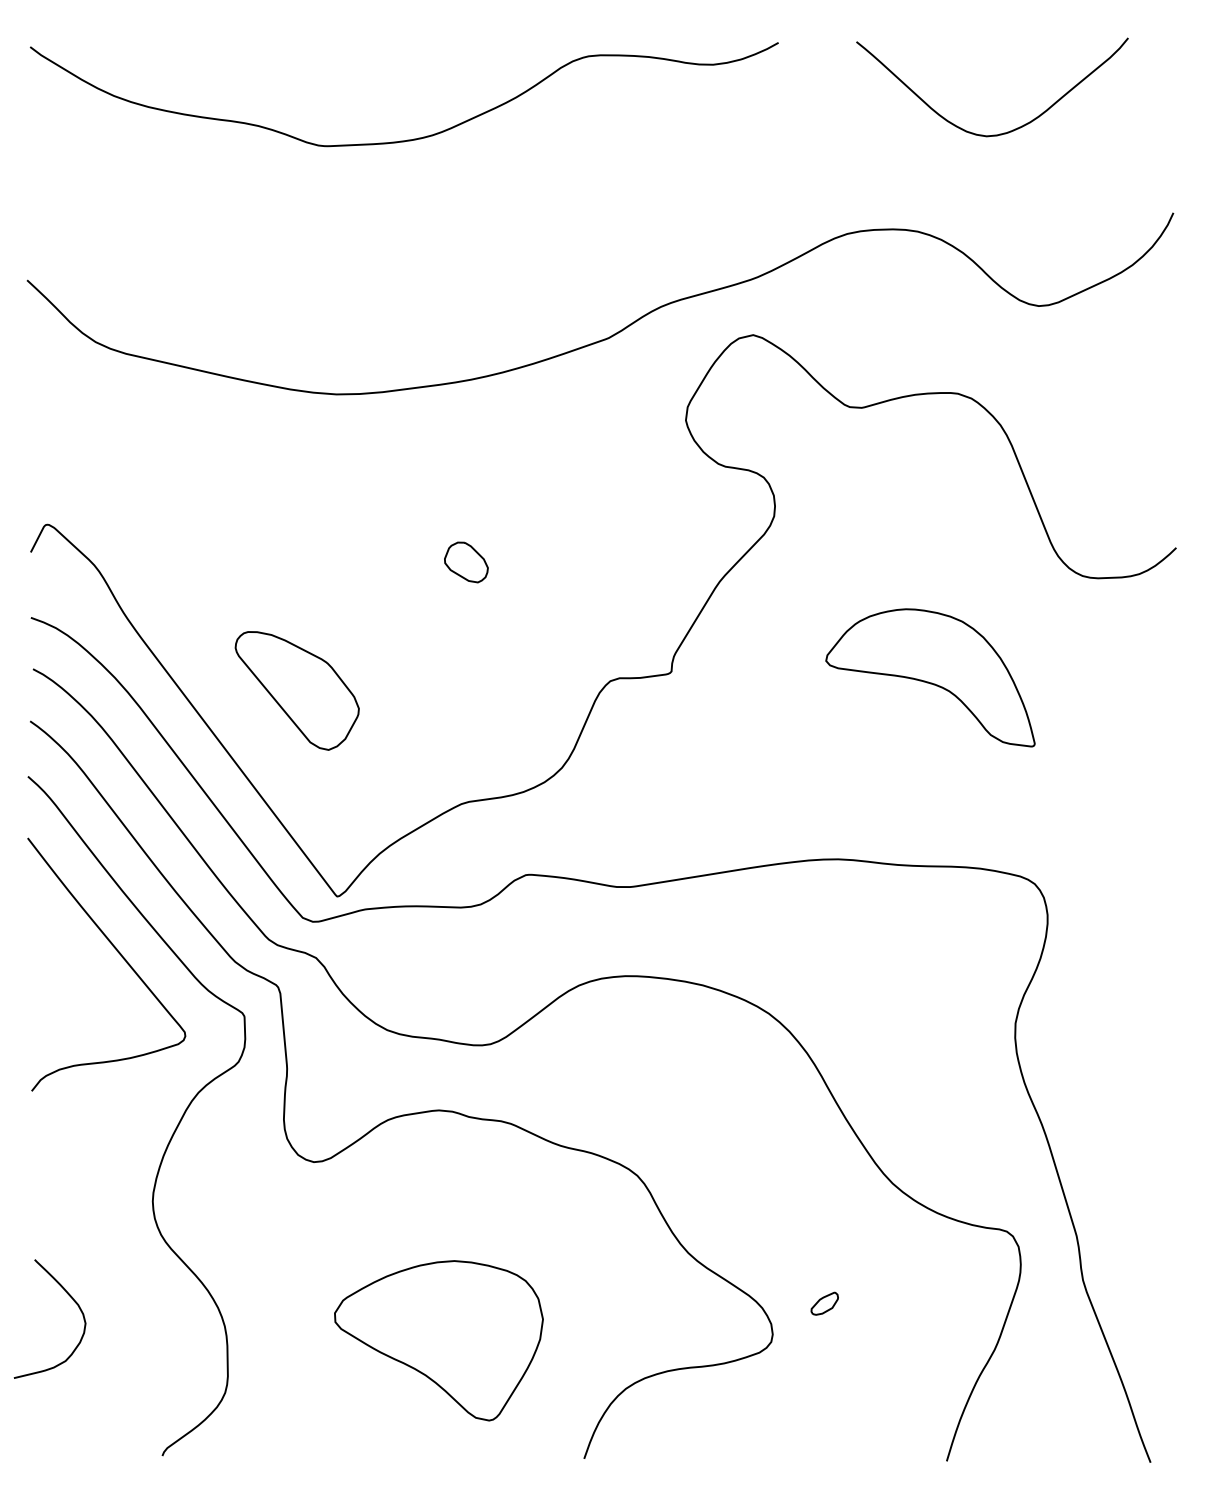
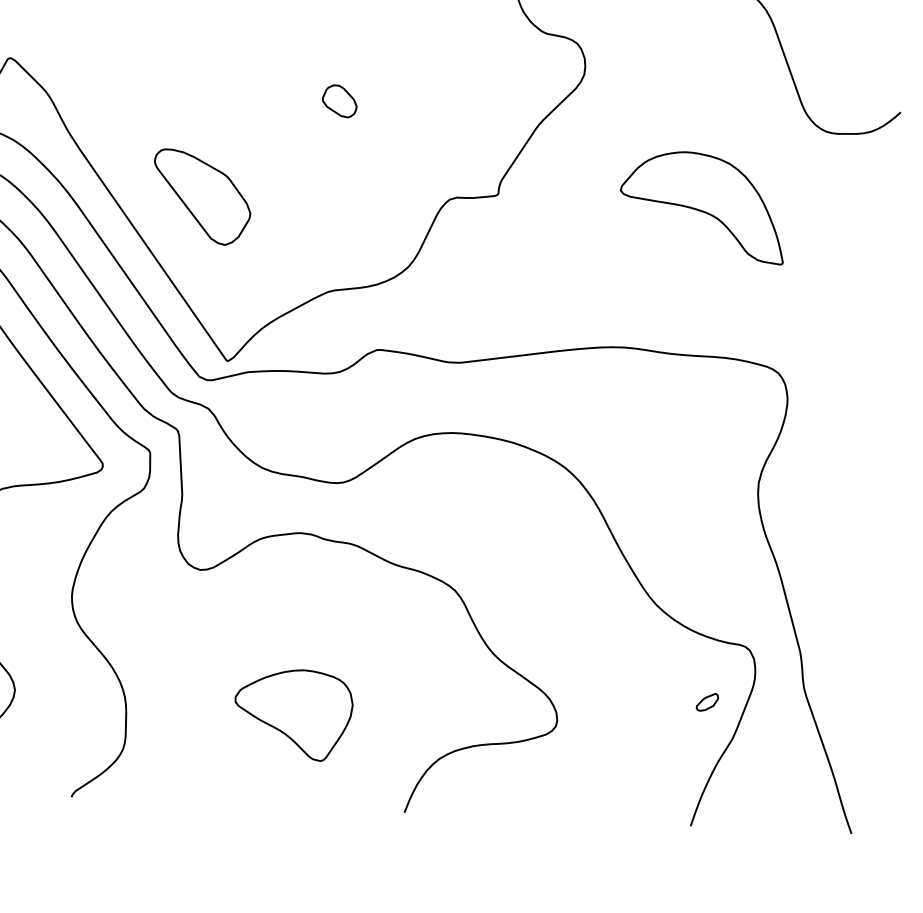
part: (824, 1303) -> (707, 702), moved
part: (439, 1340) -> (293, 714), size x0.71

